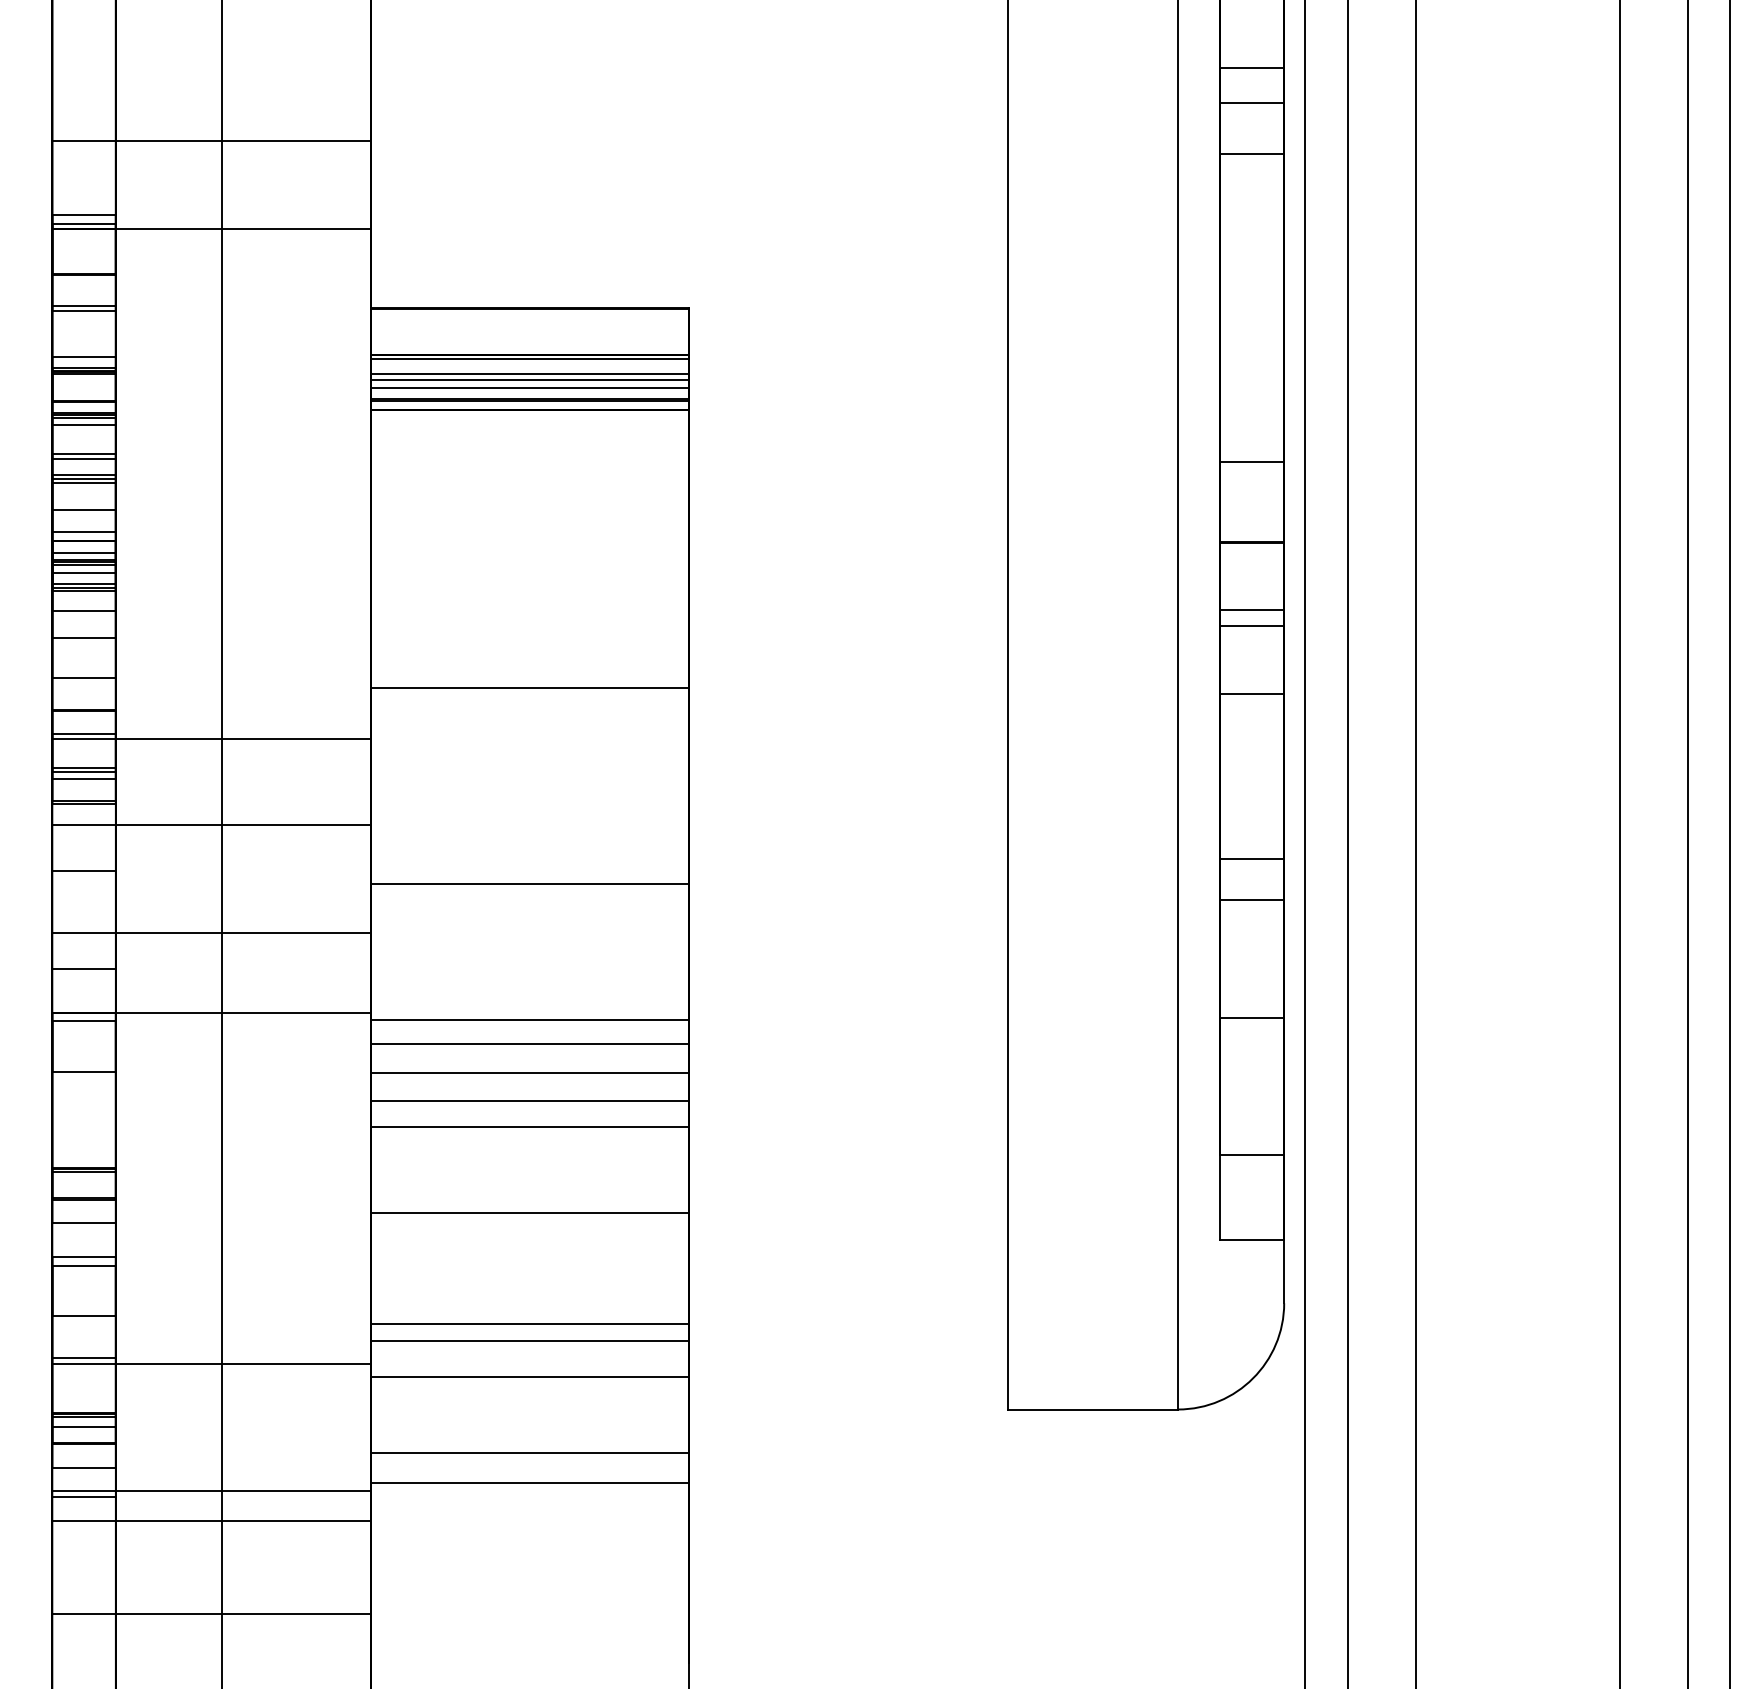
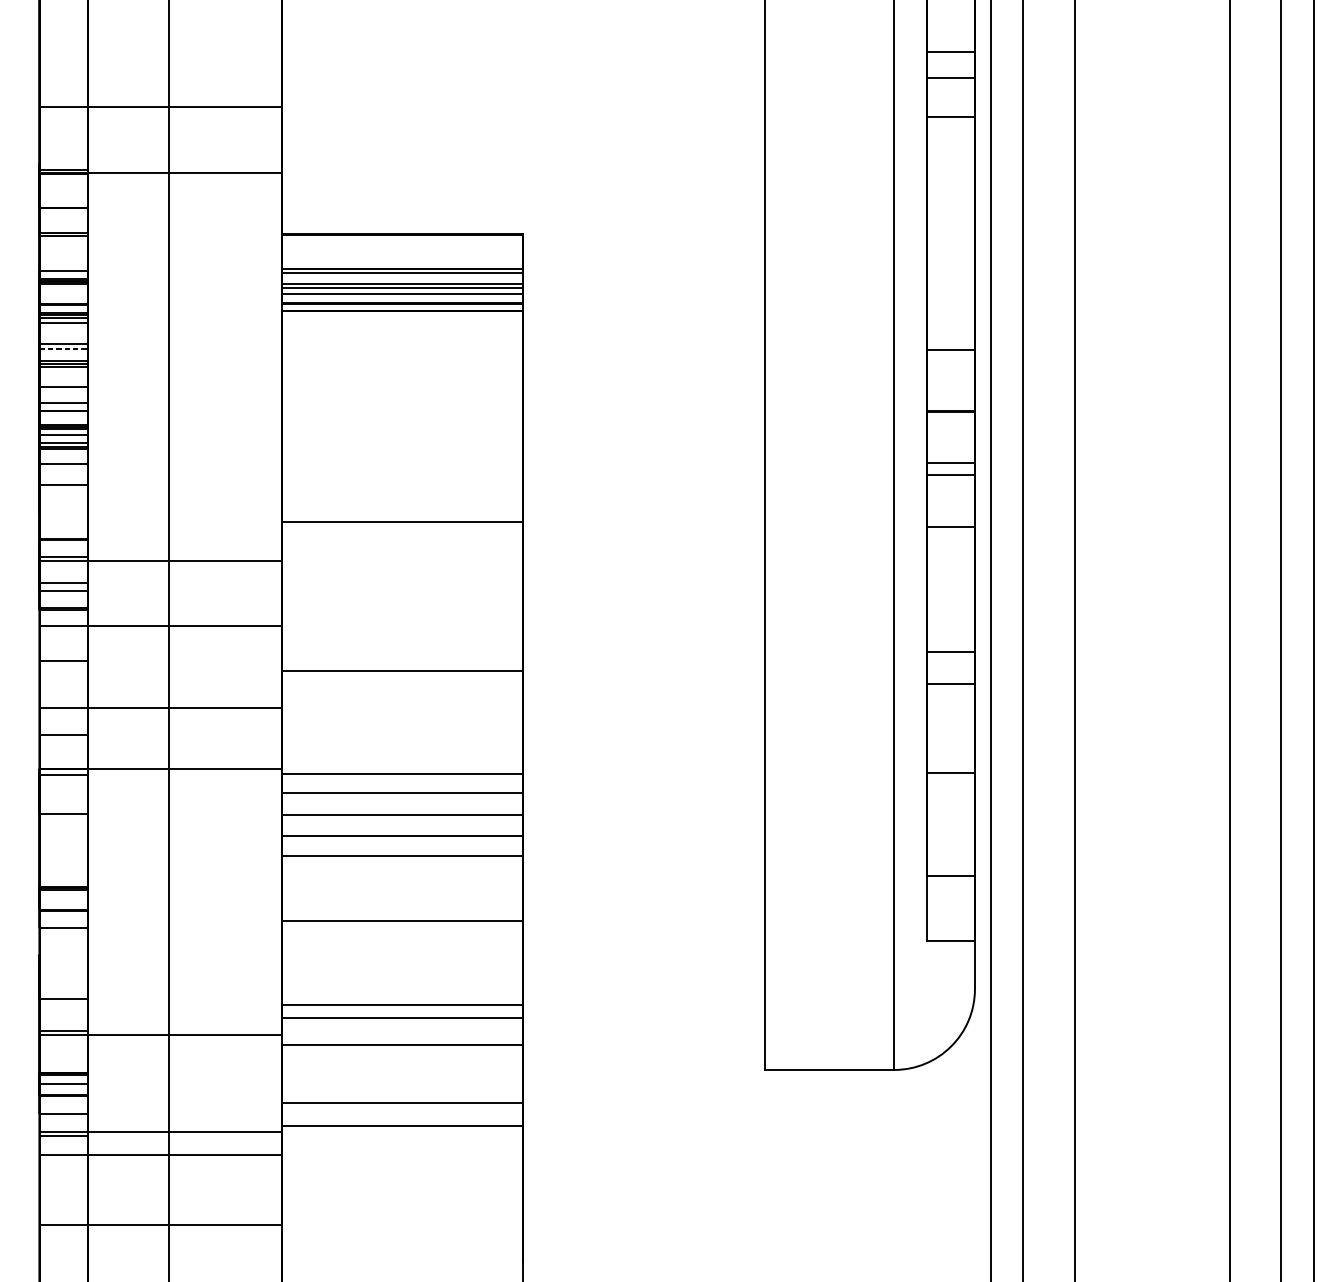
line: (83, 215) -> (63, 163), removed
line: (84, 459) -> (64, 348), solid -> dashed
line: (83, 553) -> (63, 420), removed
line: (83, 678) -> (63, 514), removed
line: (83, 771) -> (63, 585), removed
line: (83, 1257) -> (63, 954), removed
line: (83, 1265) -> (63, 960), removed

